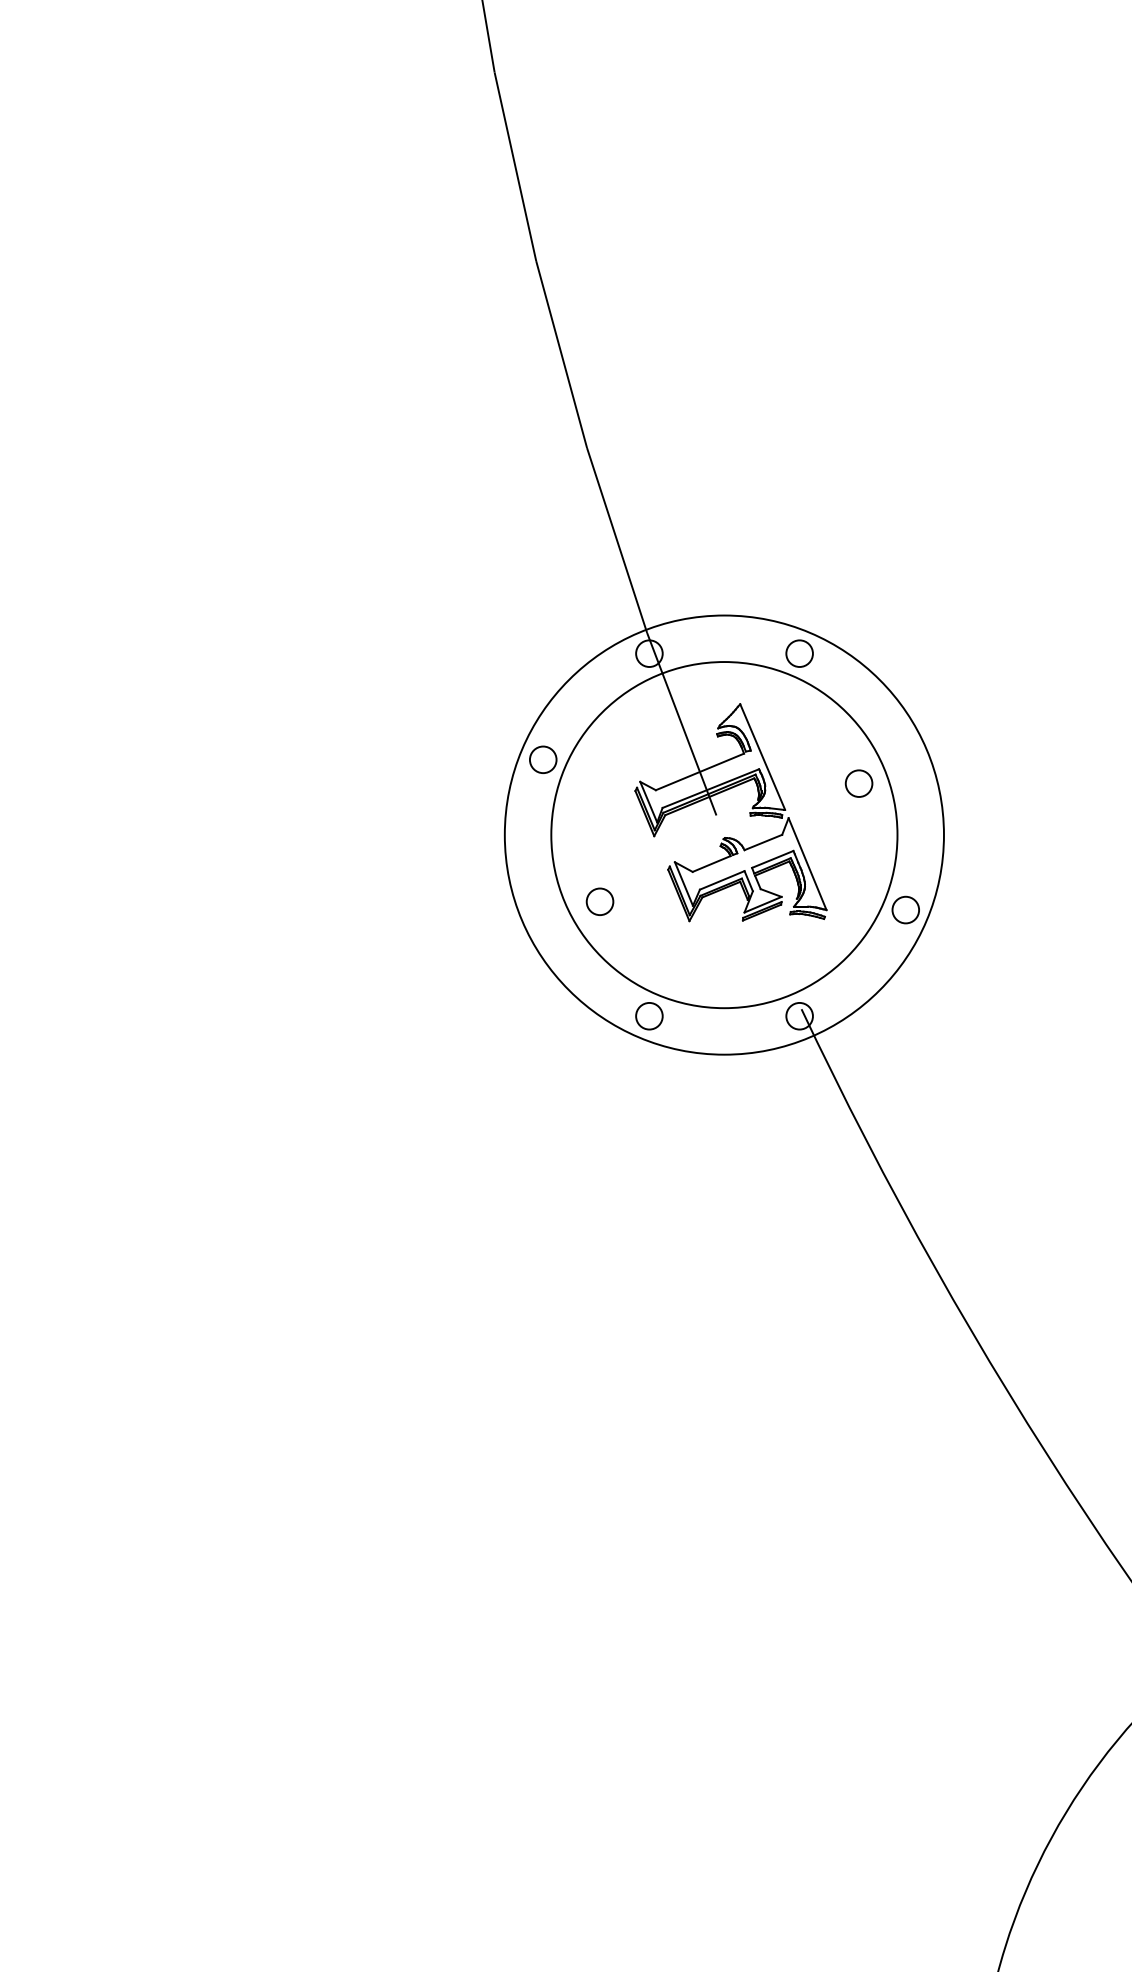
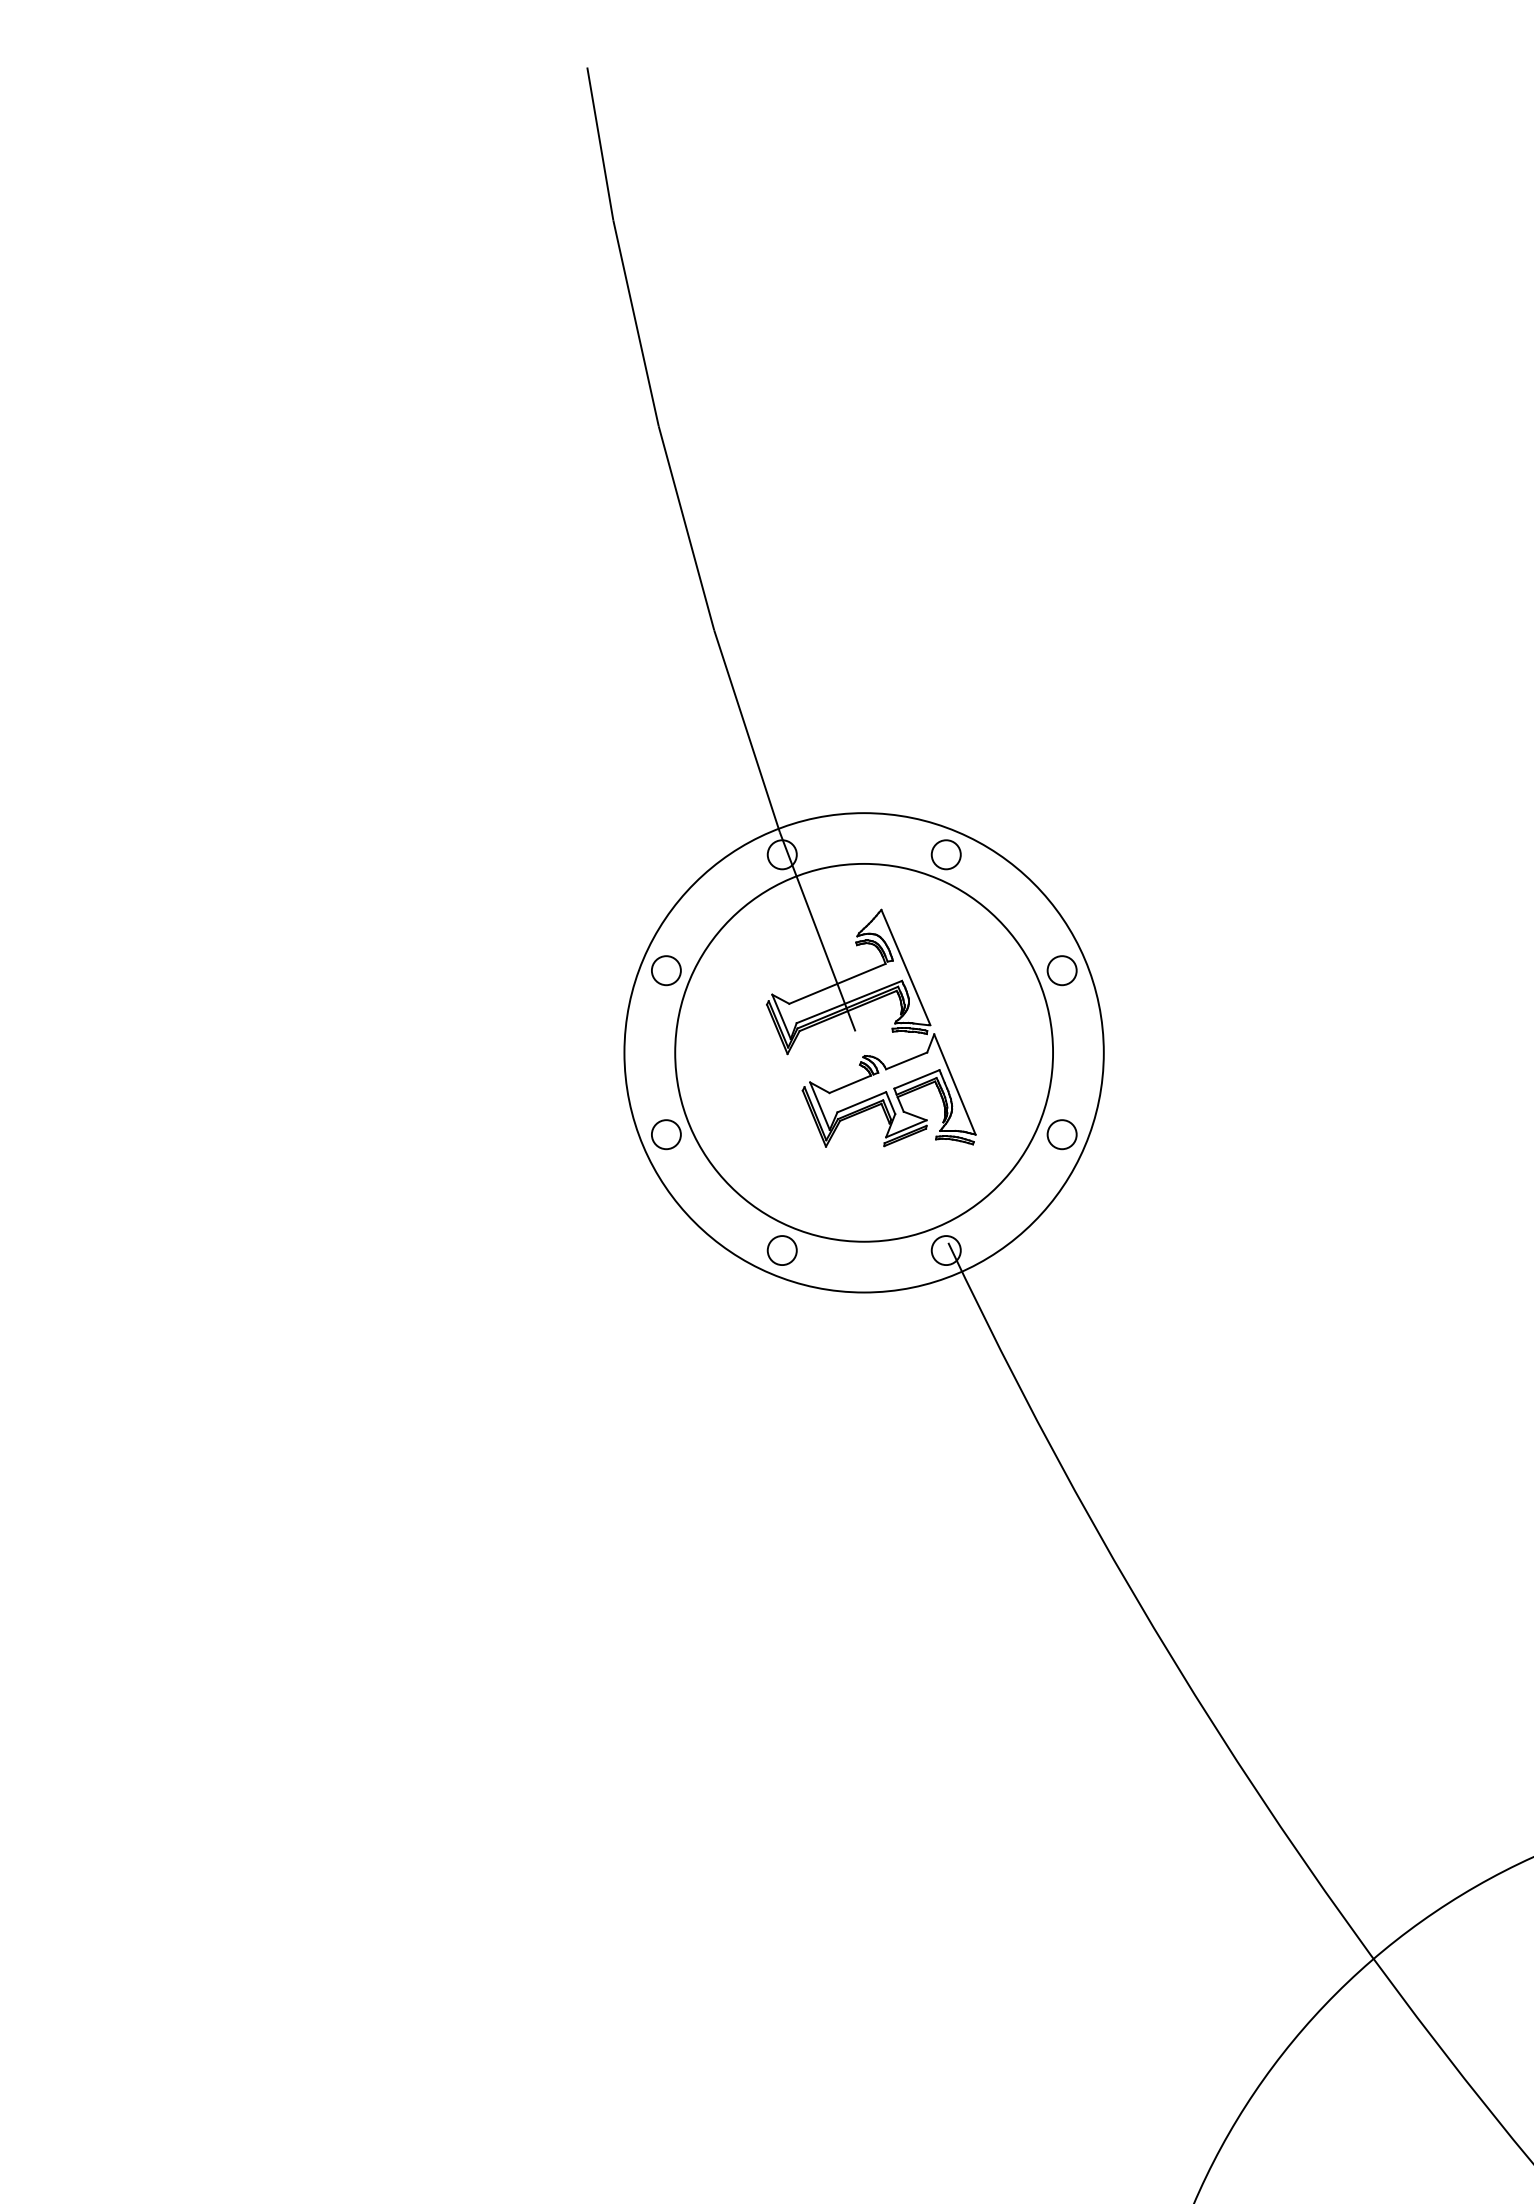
circle: (858, 783) -> (1061, 970), moved
circle: (600, 901) -> (666, 1134), moved

